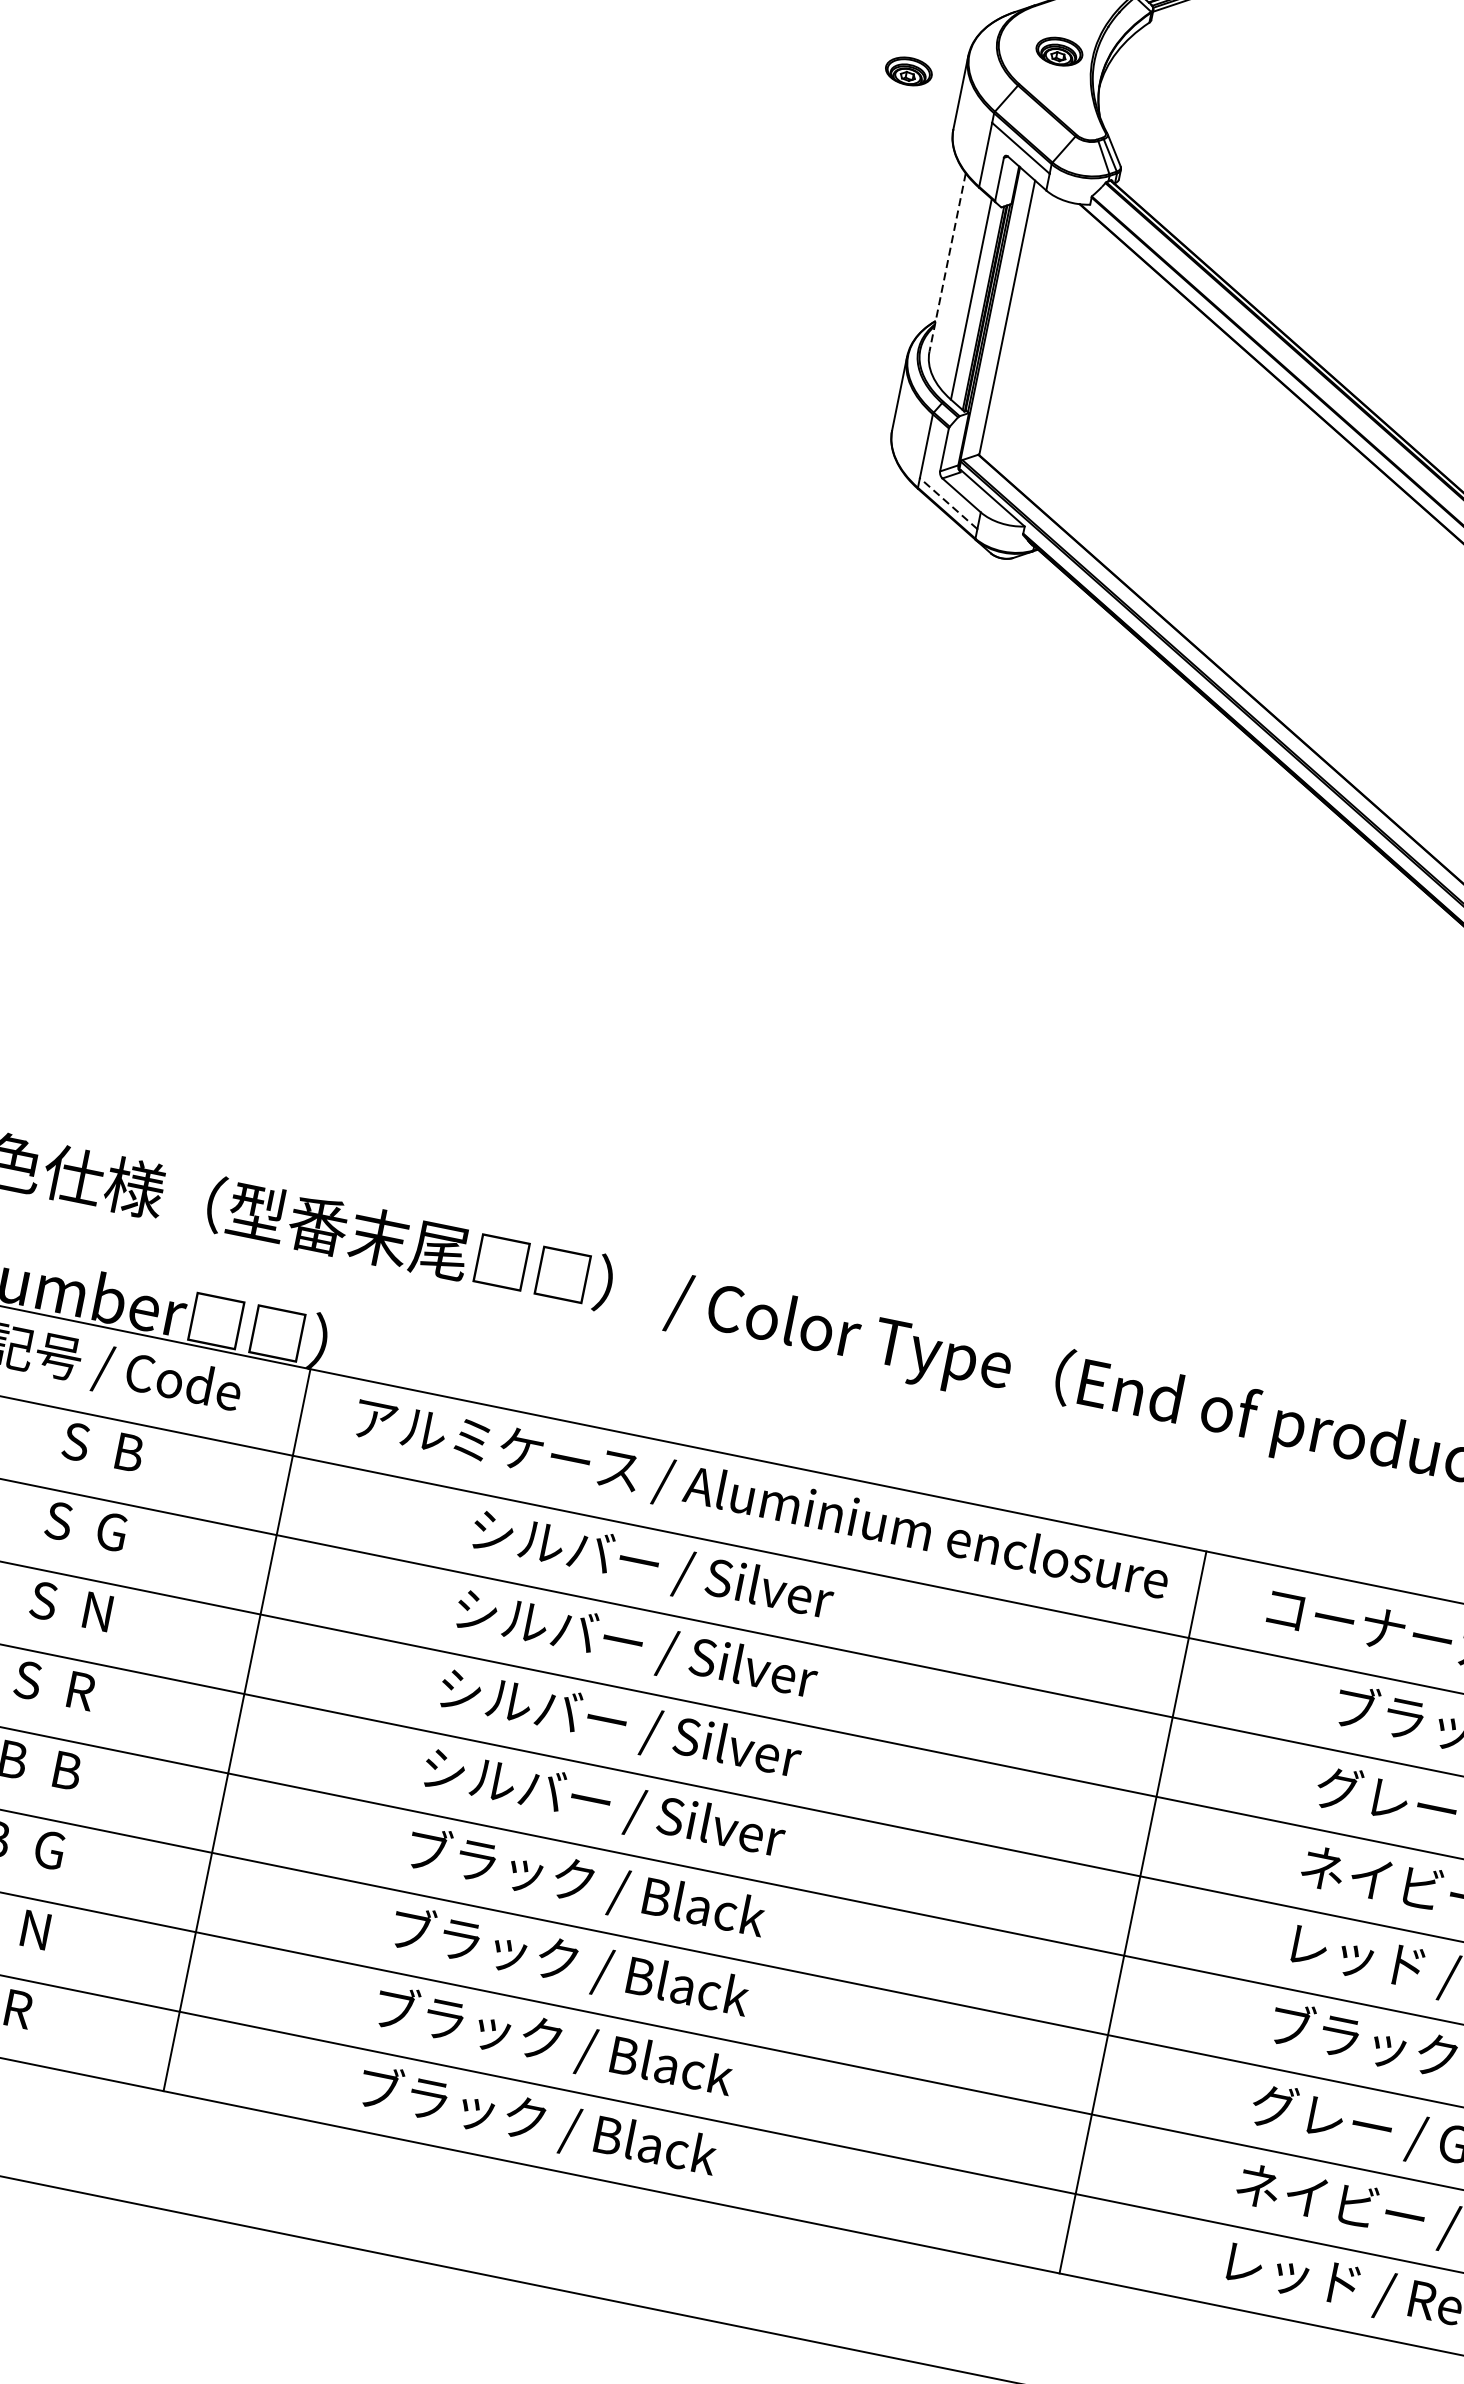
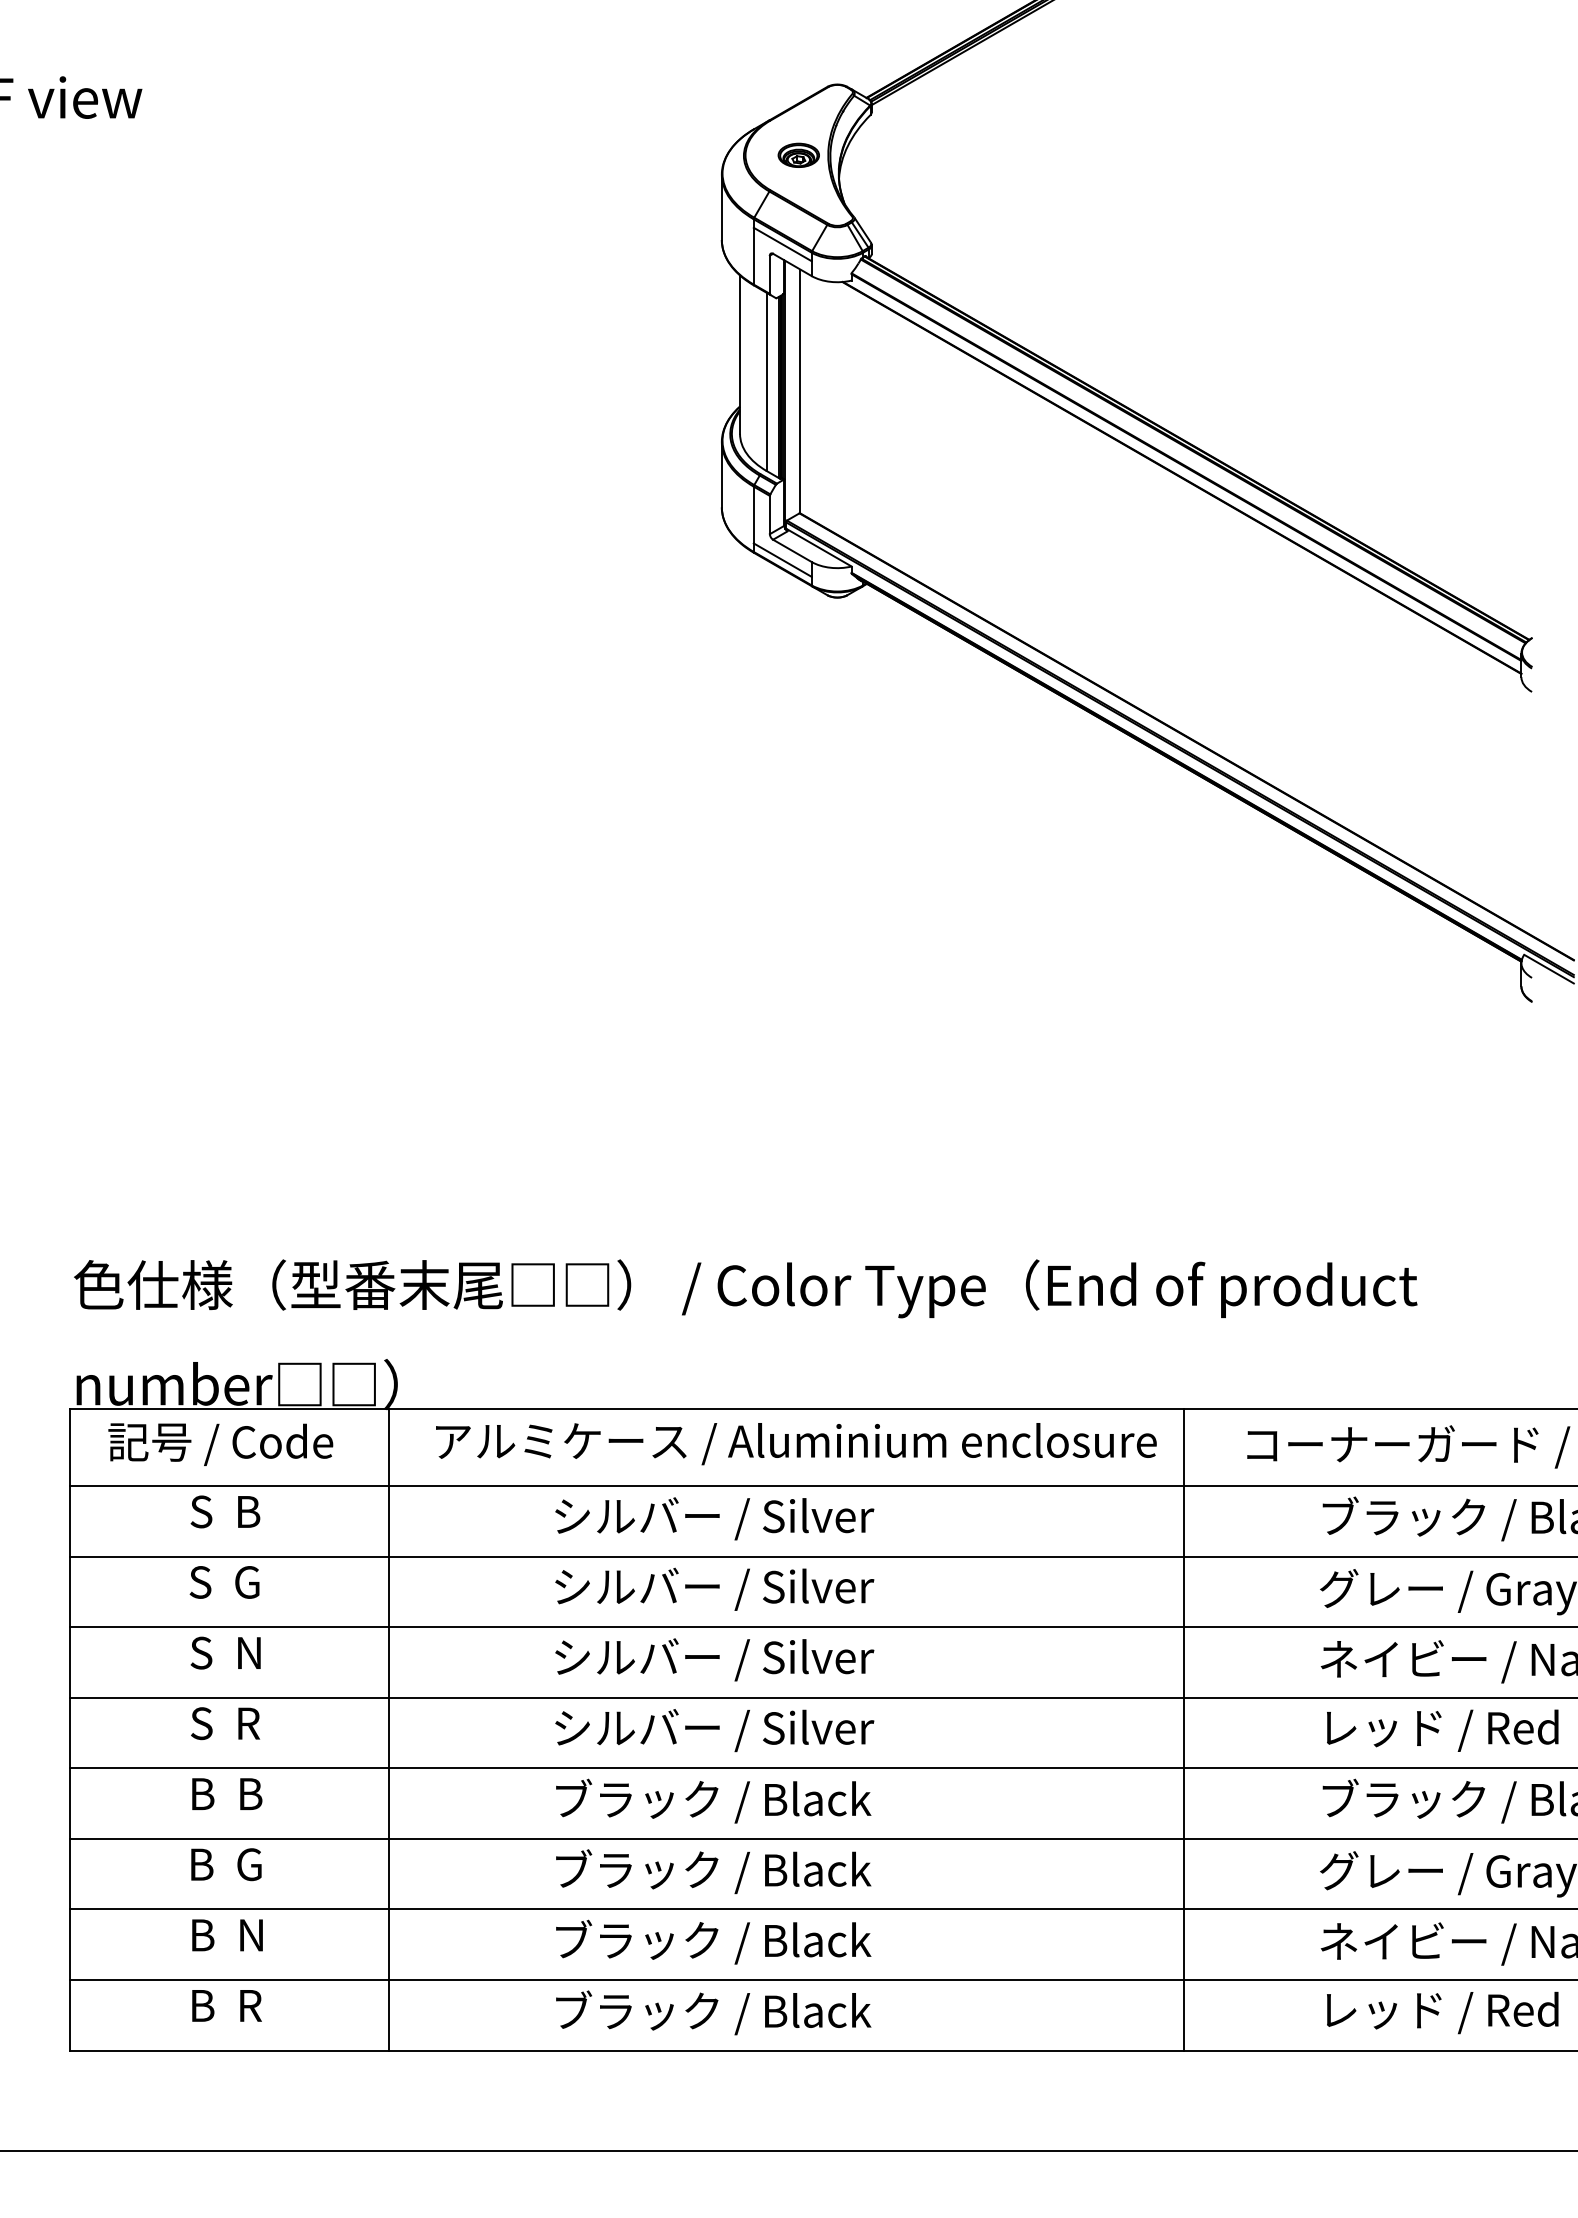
part: (908, 70) -> (673, 197), removed
line: (947, 263) -> (740, 355), dashed -> solid
line: (948, 502) -> (782, 559), dashed -> solid

